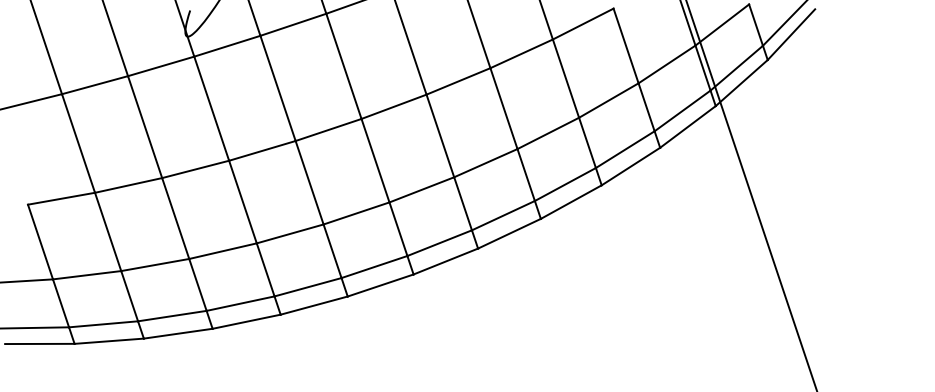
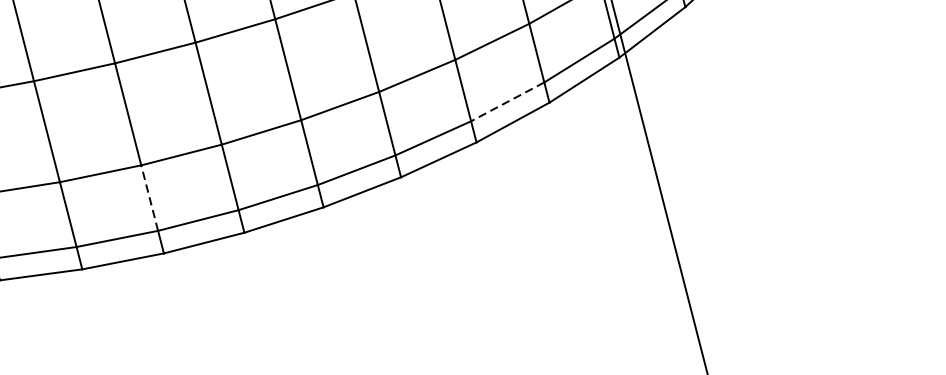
line: (625, 149) -> (507, 101), solid -> dashed
line: (332, 250) -> (149, 197), solid -> dashed

